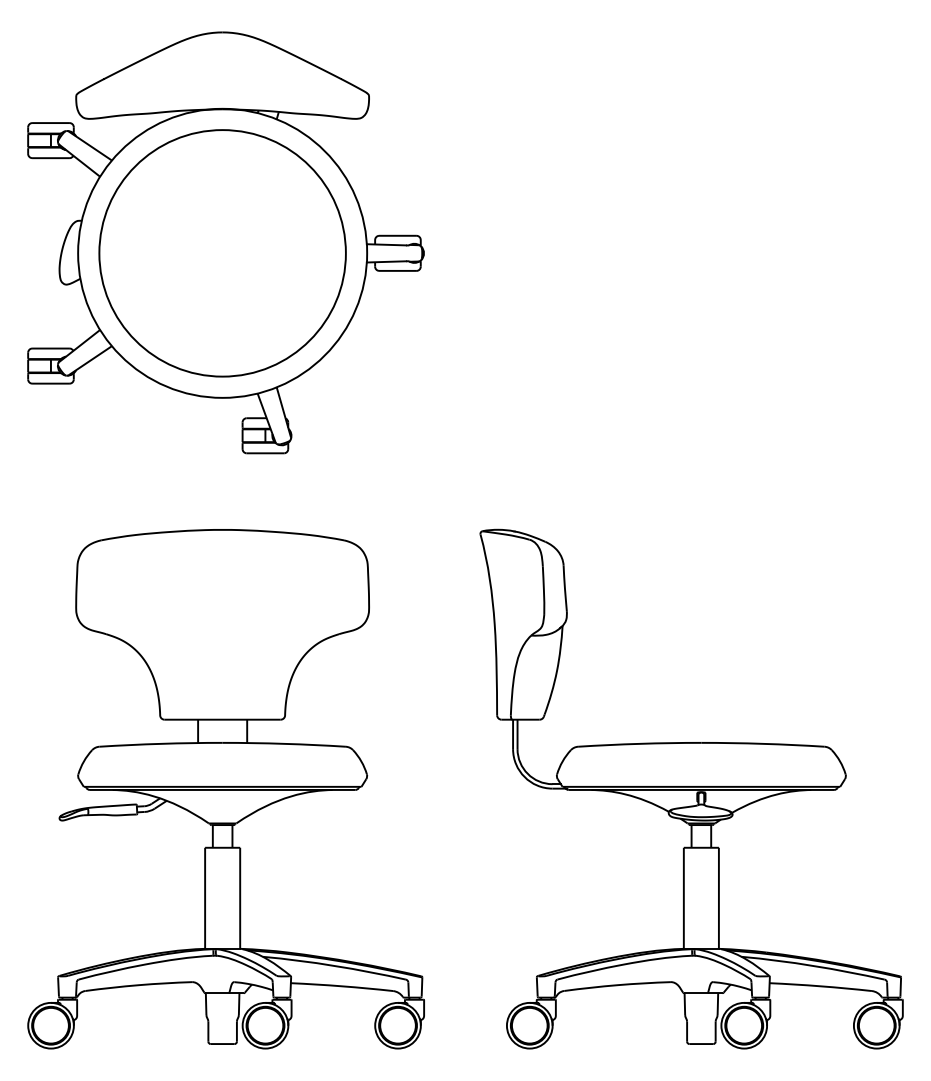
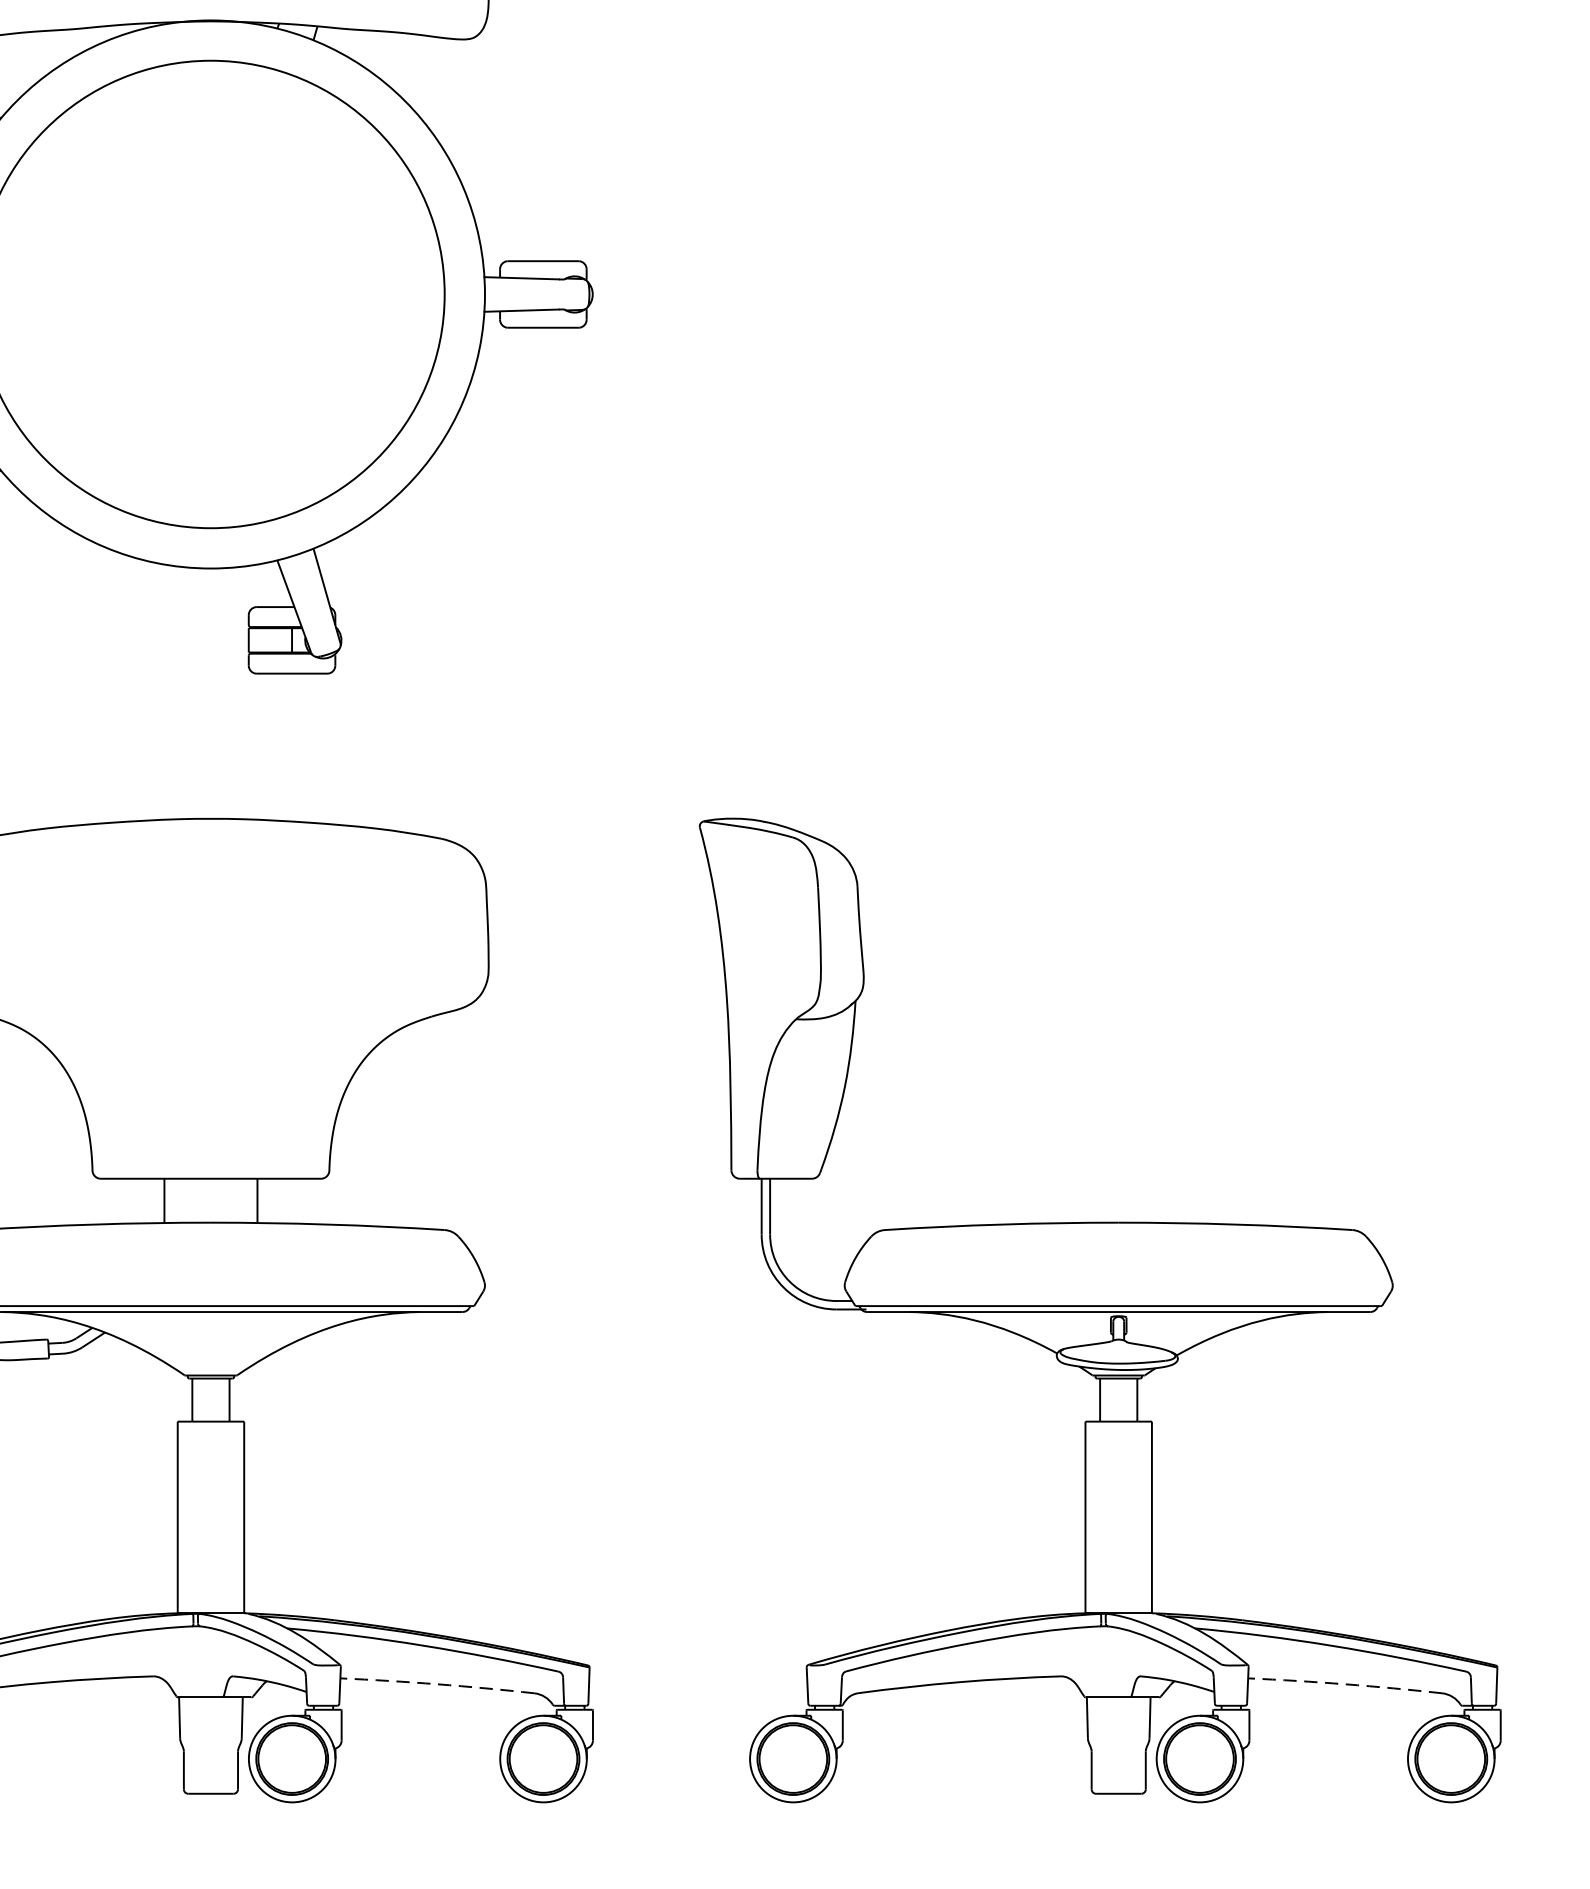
arc: (342, 986) -> (438, 1684), solid -> dashed
arc: (820, 986) -> (1344, 1684), solid -> dashed

